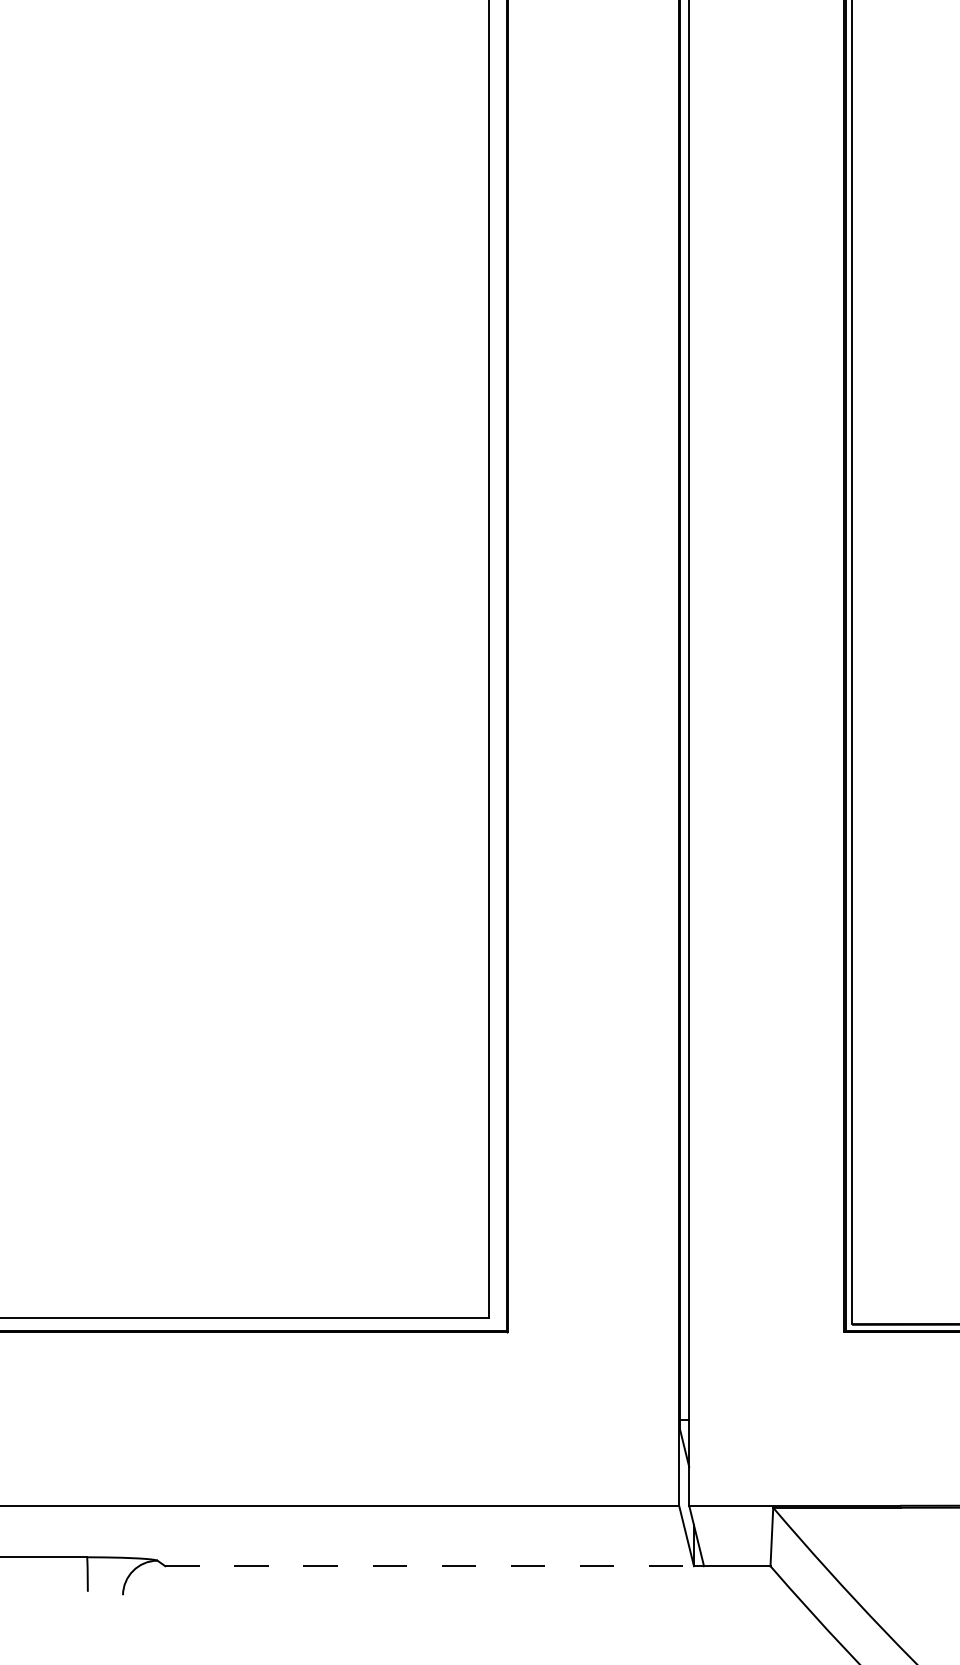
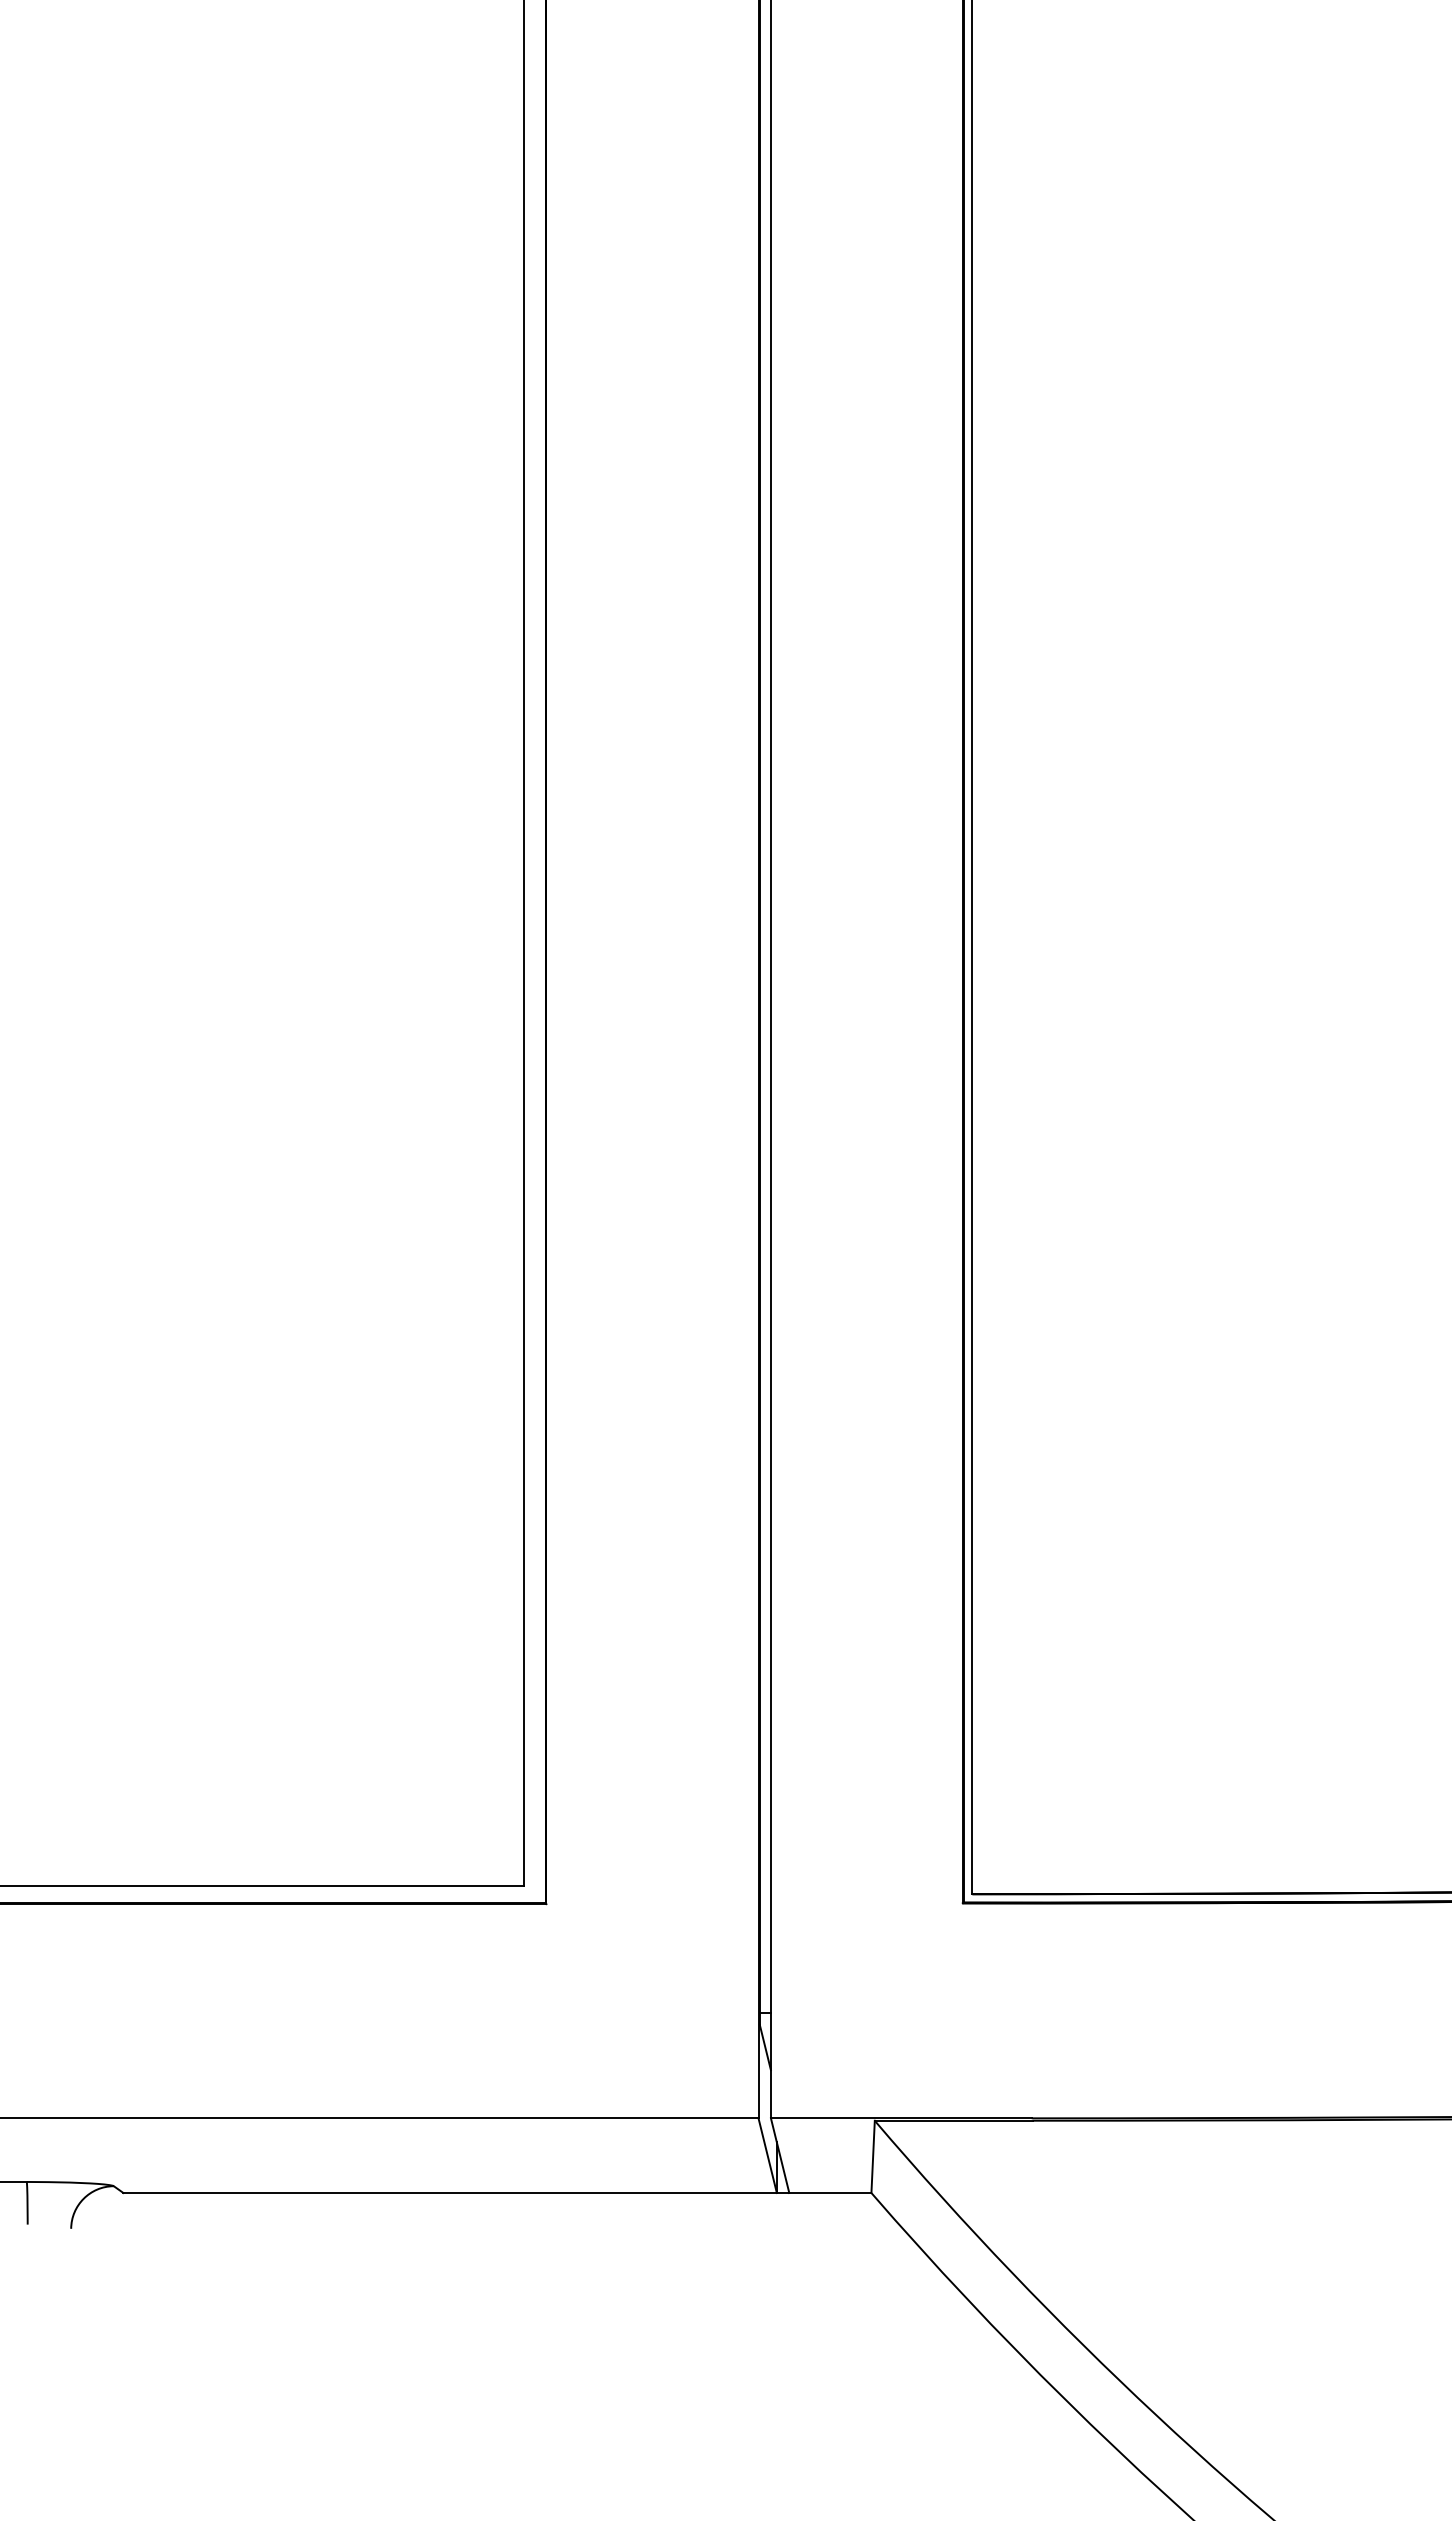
line: (429, 1566) -> (450, 2193), dashed -> solid

